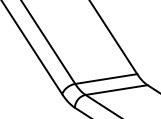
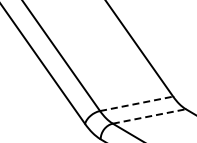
line: (107, 78) -> (137, 103), solid -> dashed
line: (116, 90) -> (149, 116), solid -> dashed

